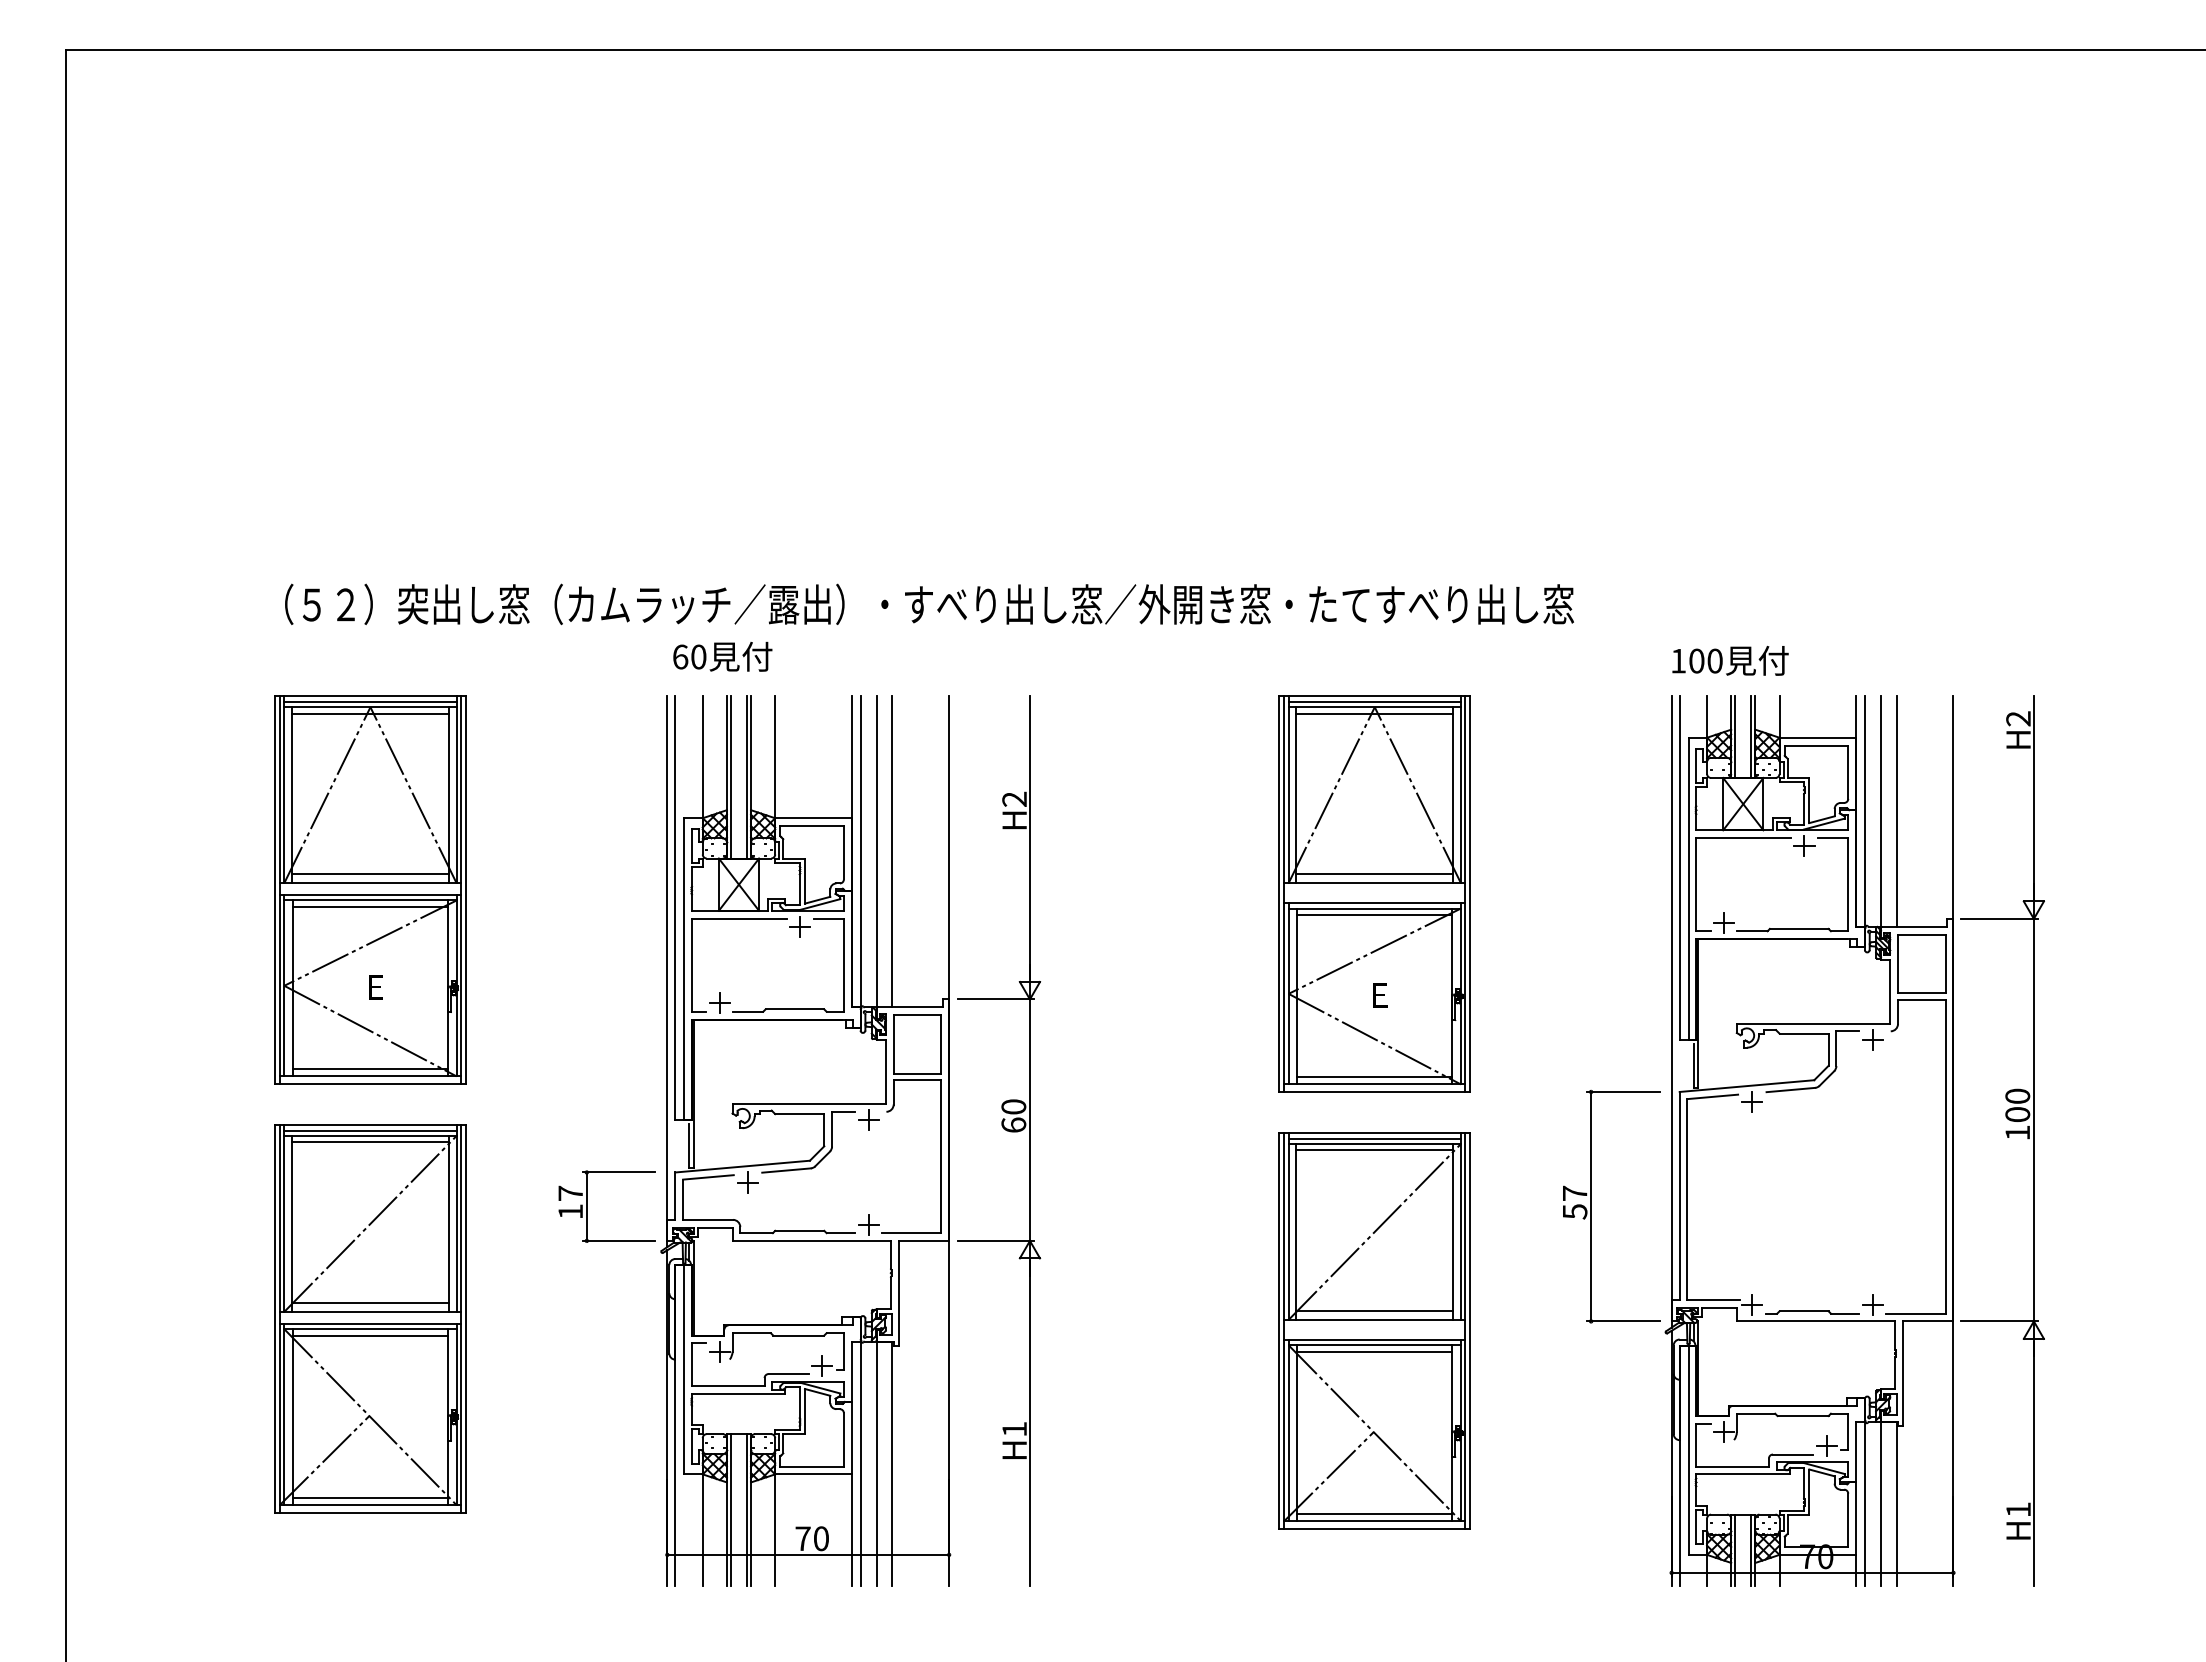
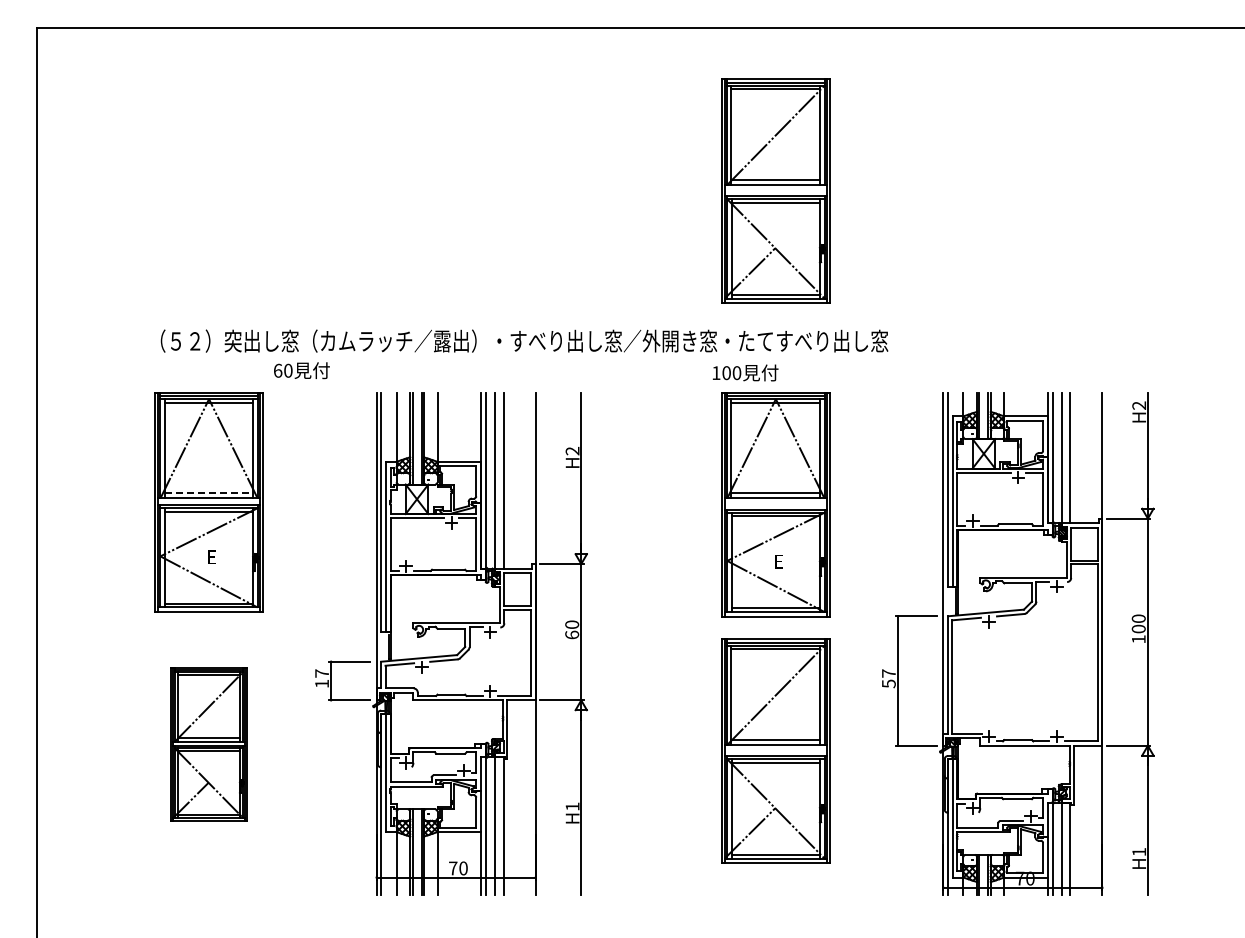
part: (1374, 337) -> (775, 190), added
text: (722, 656) -> (301, 370), moved
text: (1730, 660) -> (745, 372), moved
line: (371, 874) -> (209, 493), solid -> dashed
part: (369, 1319) -> (208, 744), size x0.7

